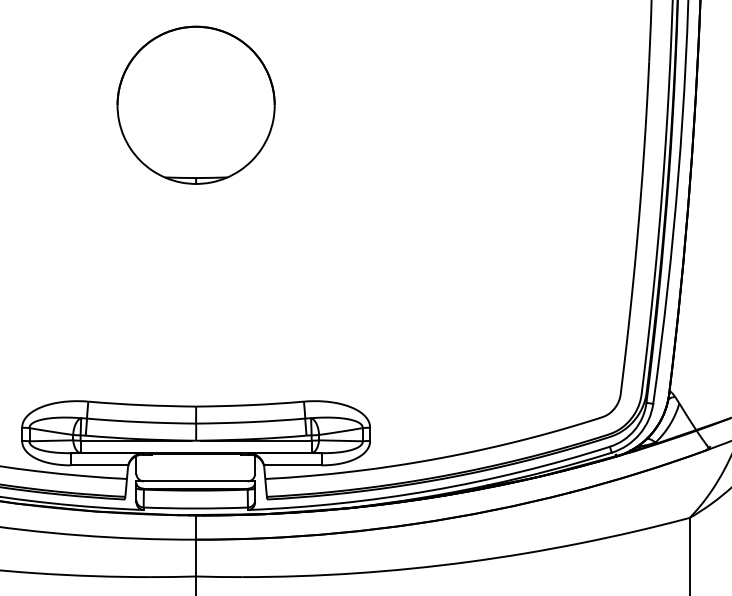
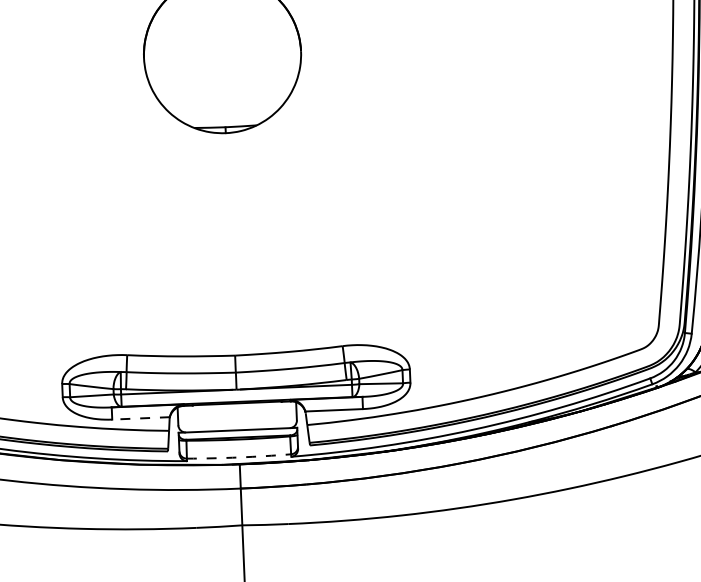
line: (99, 465) -> (141, 418), solid -> dashed
arc: (195, 508) -> (238, 457), solid -> dashed

